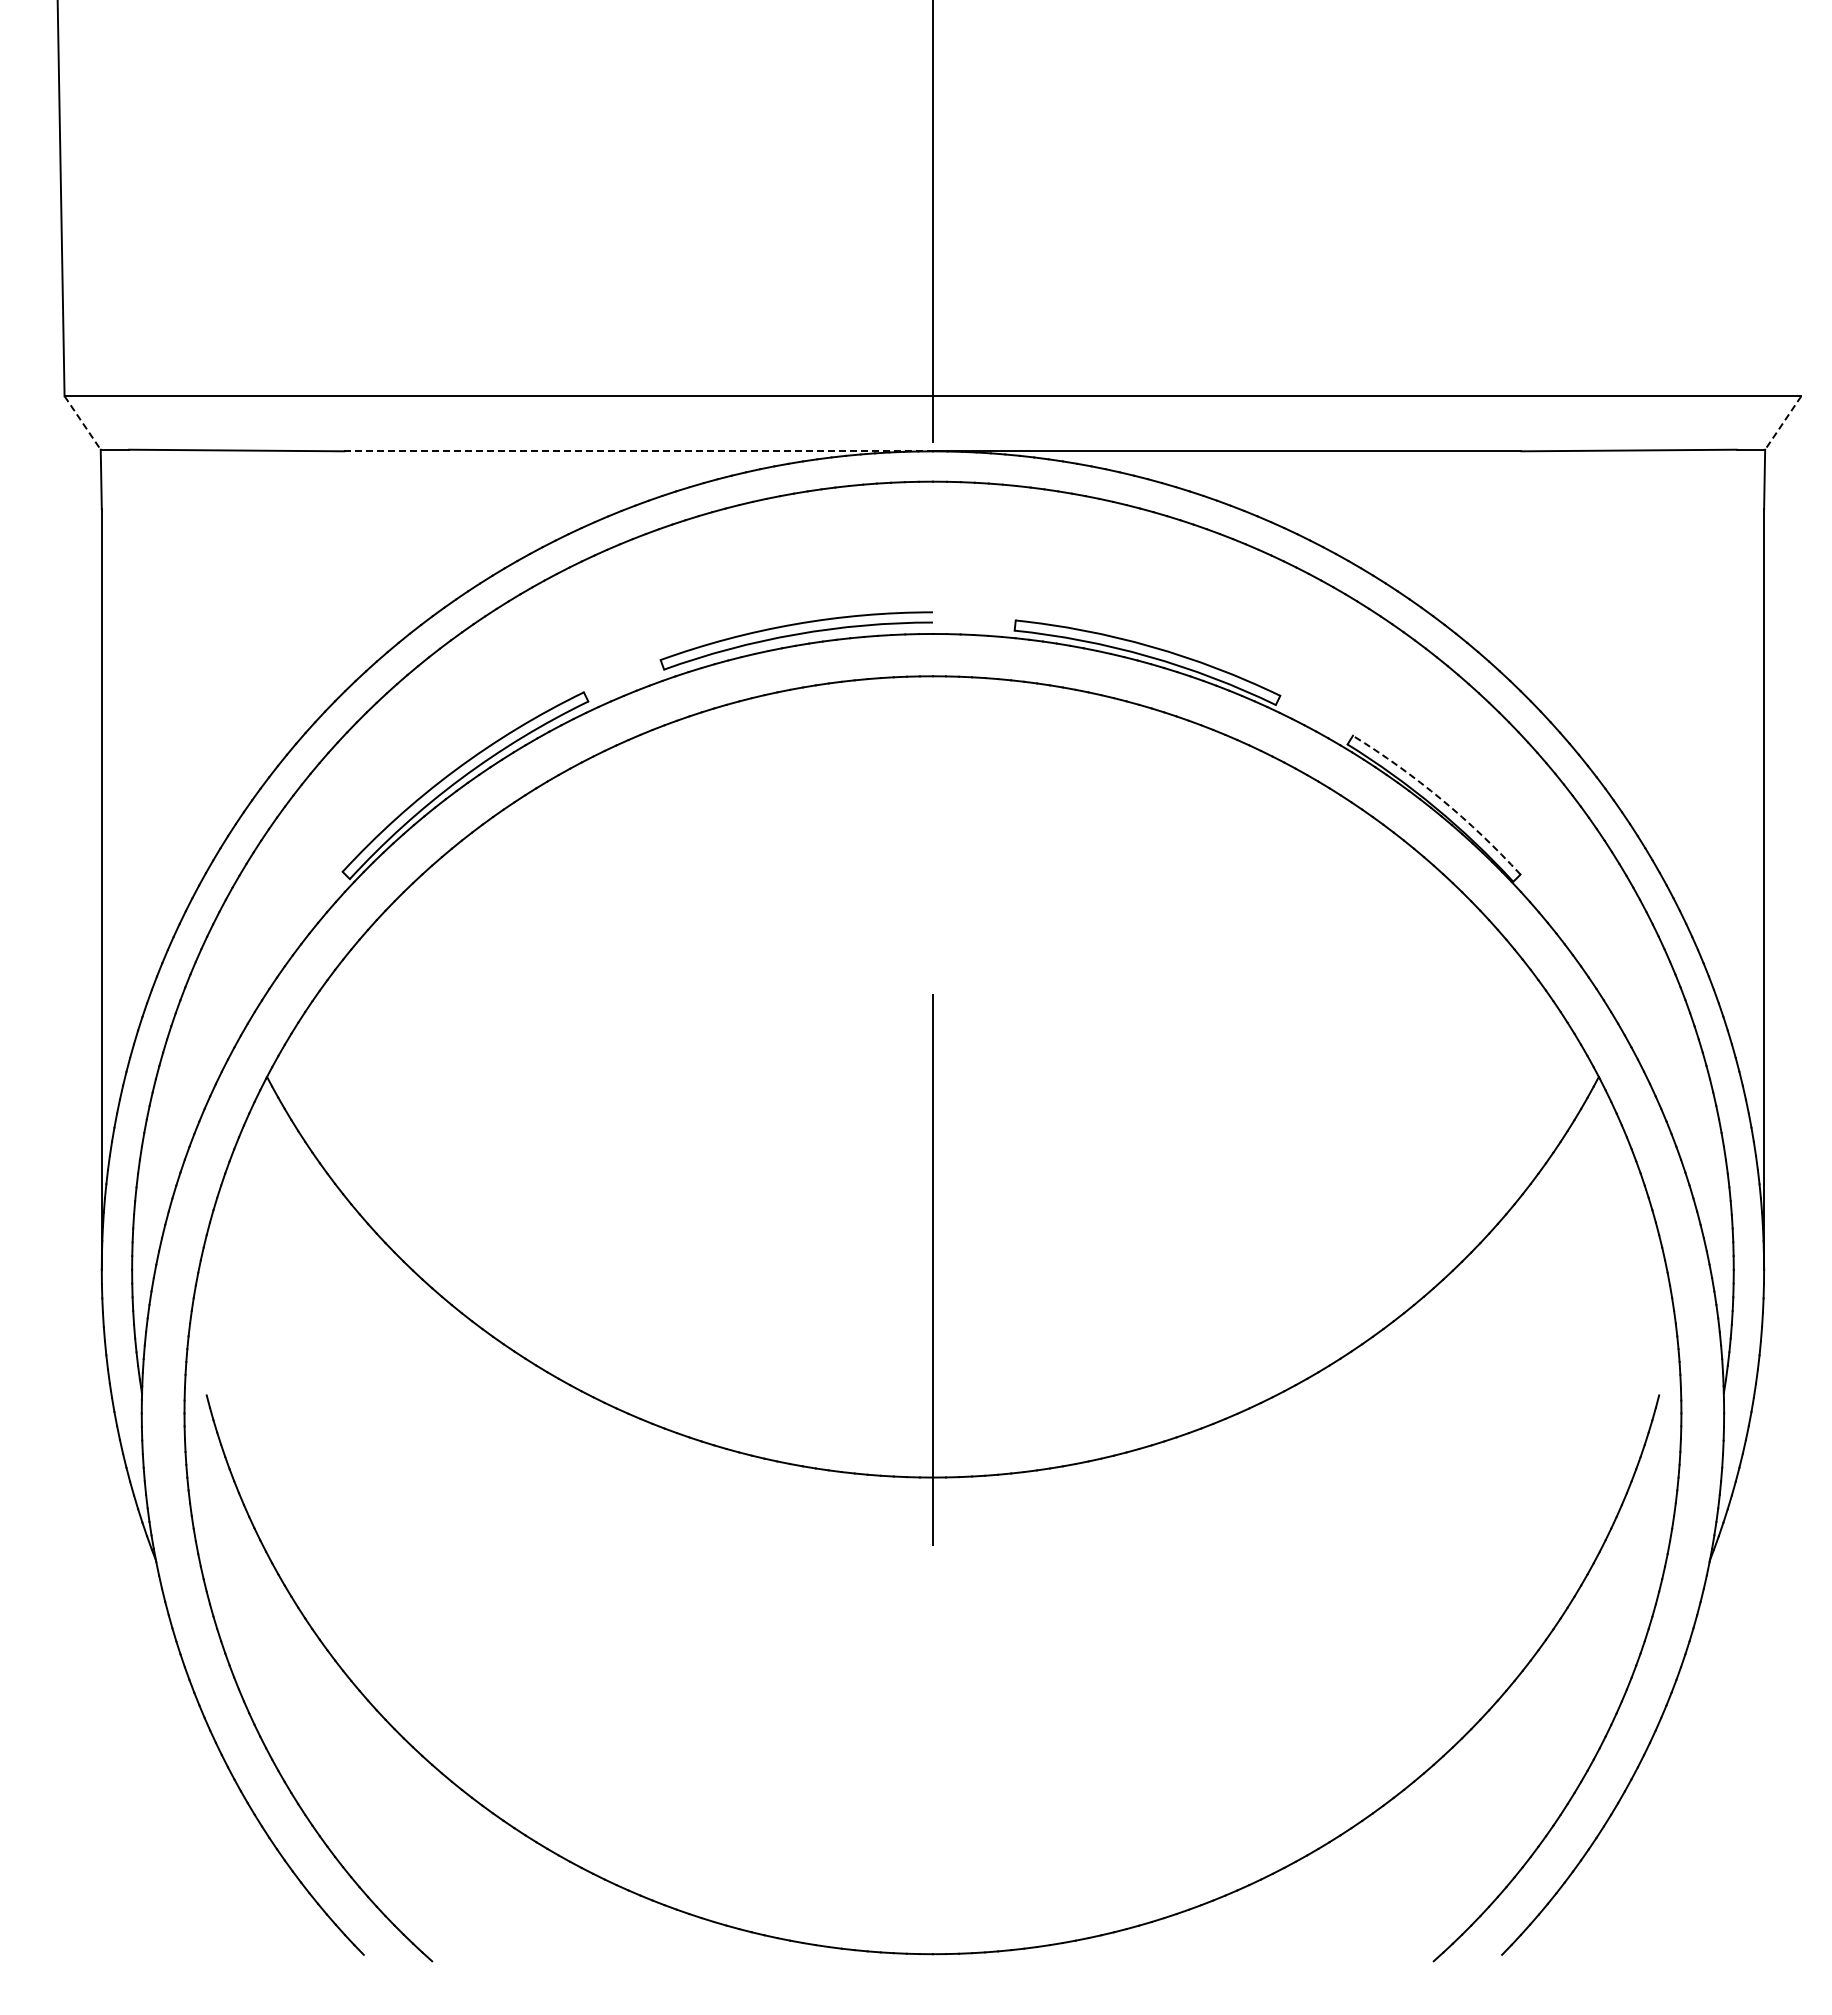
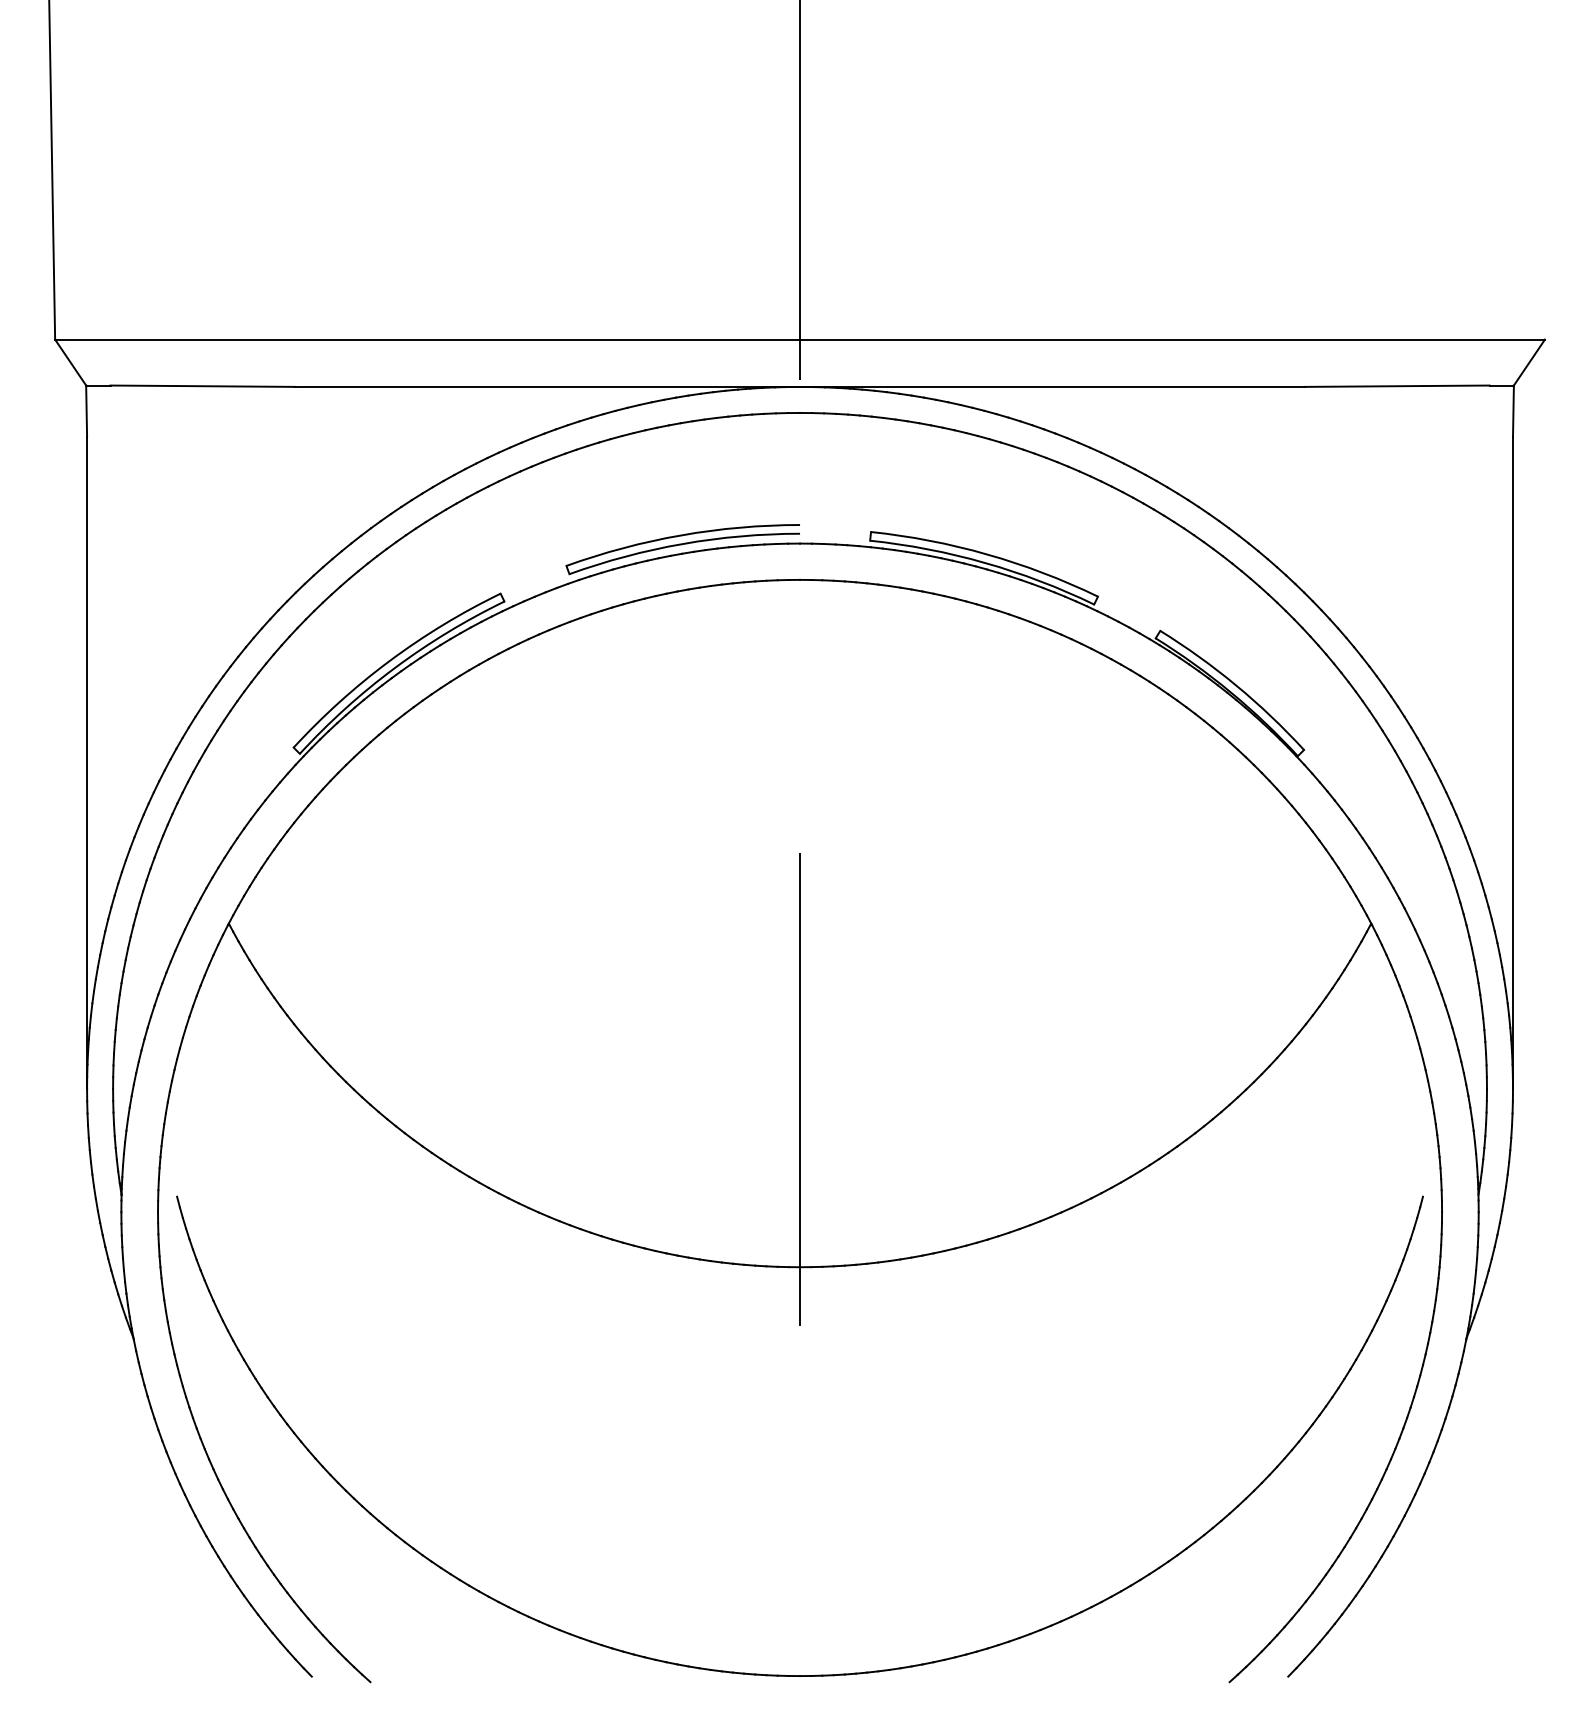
line: (82, 423) -> (70, 363), dashed -> solid
line: (1782, 423) -> (1528, 363), dashed -> solid
line: (639, 451) -> (548, 387), dashed -> solid
arc: (1441, 799) -> (1236, 685), dashed -> solid

